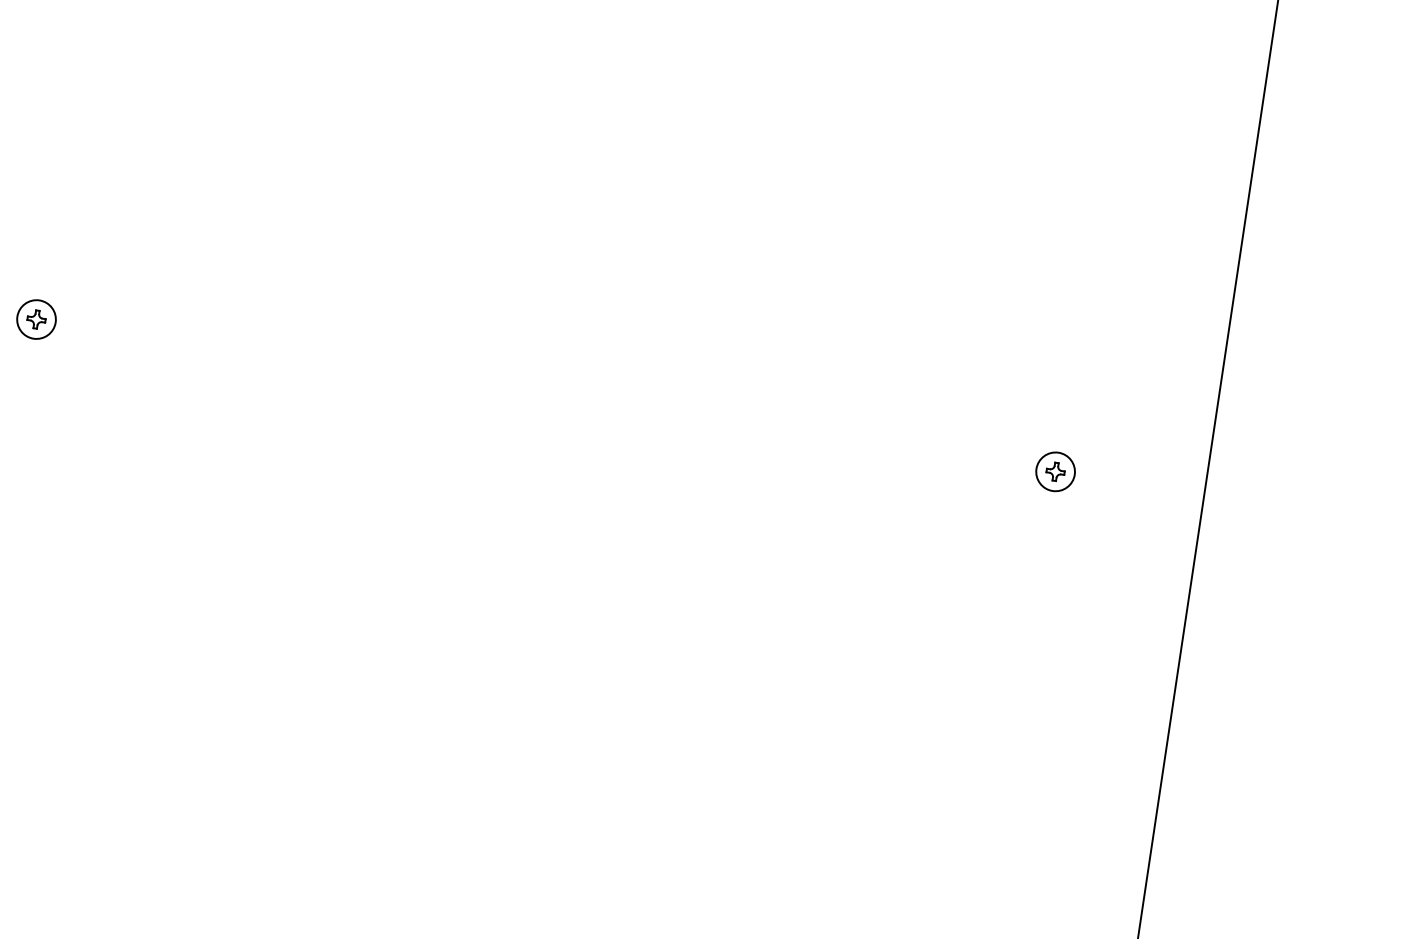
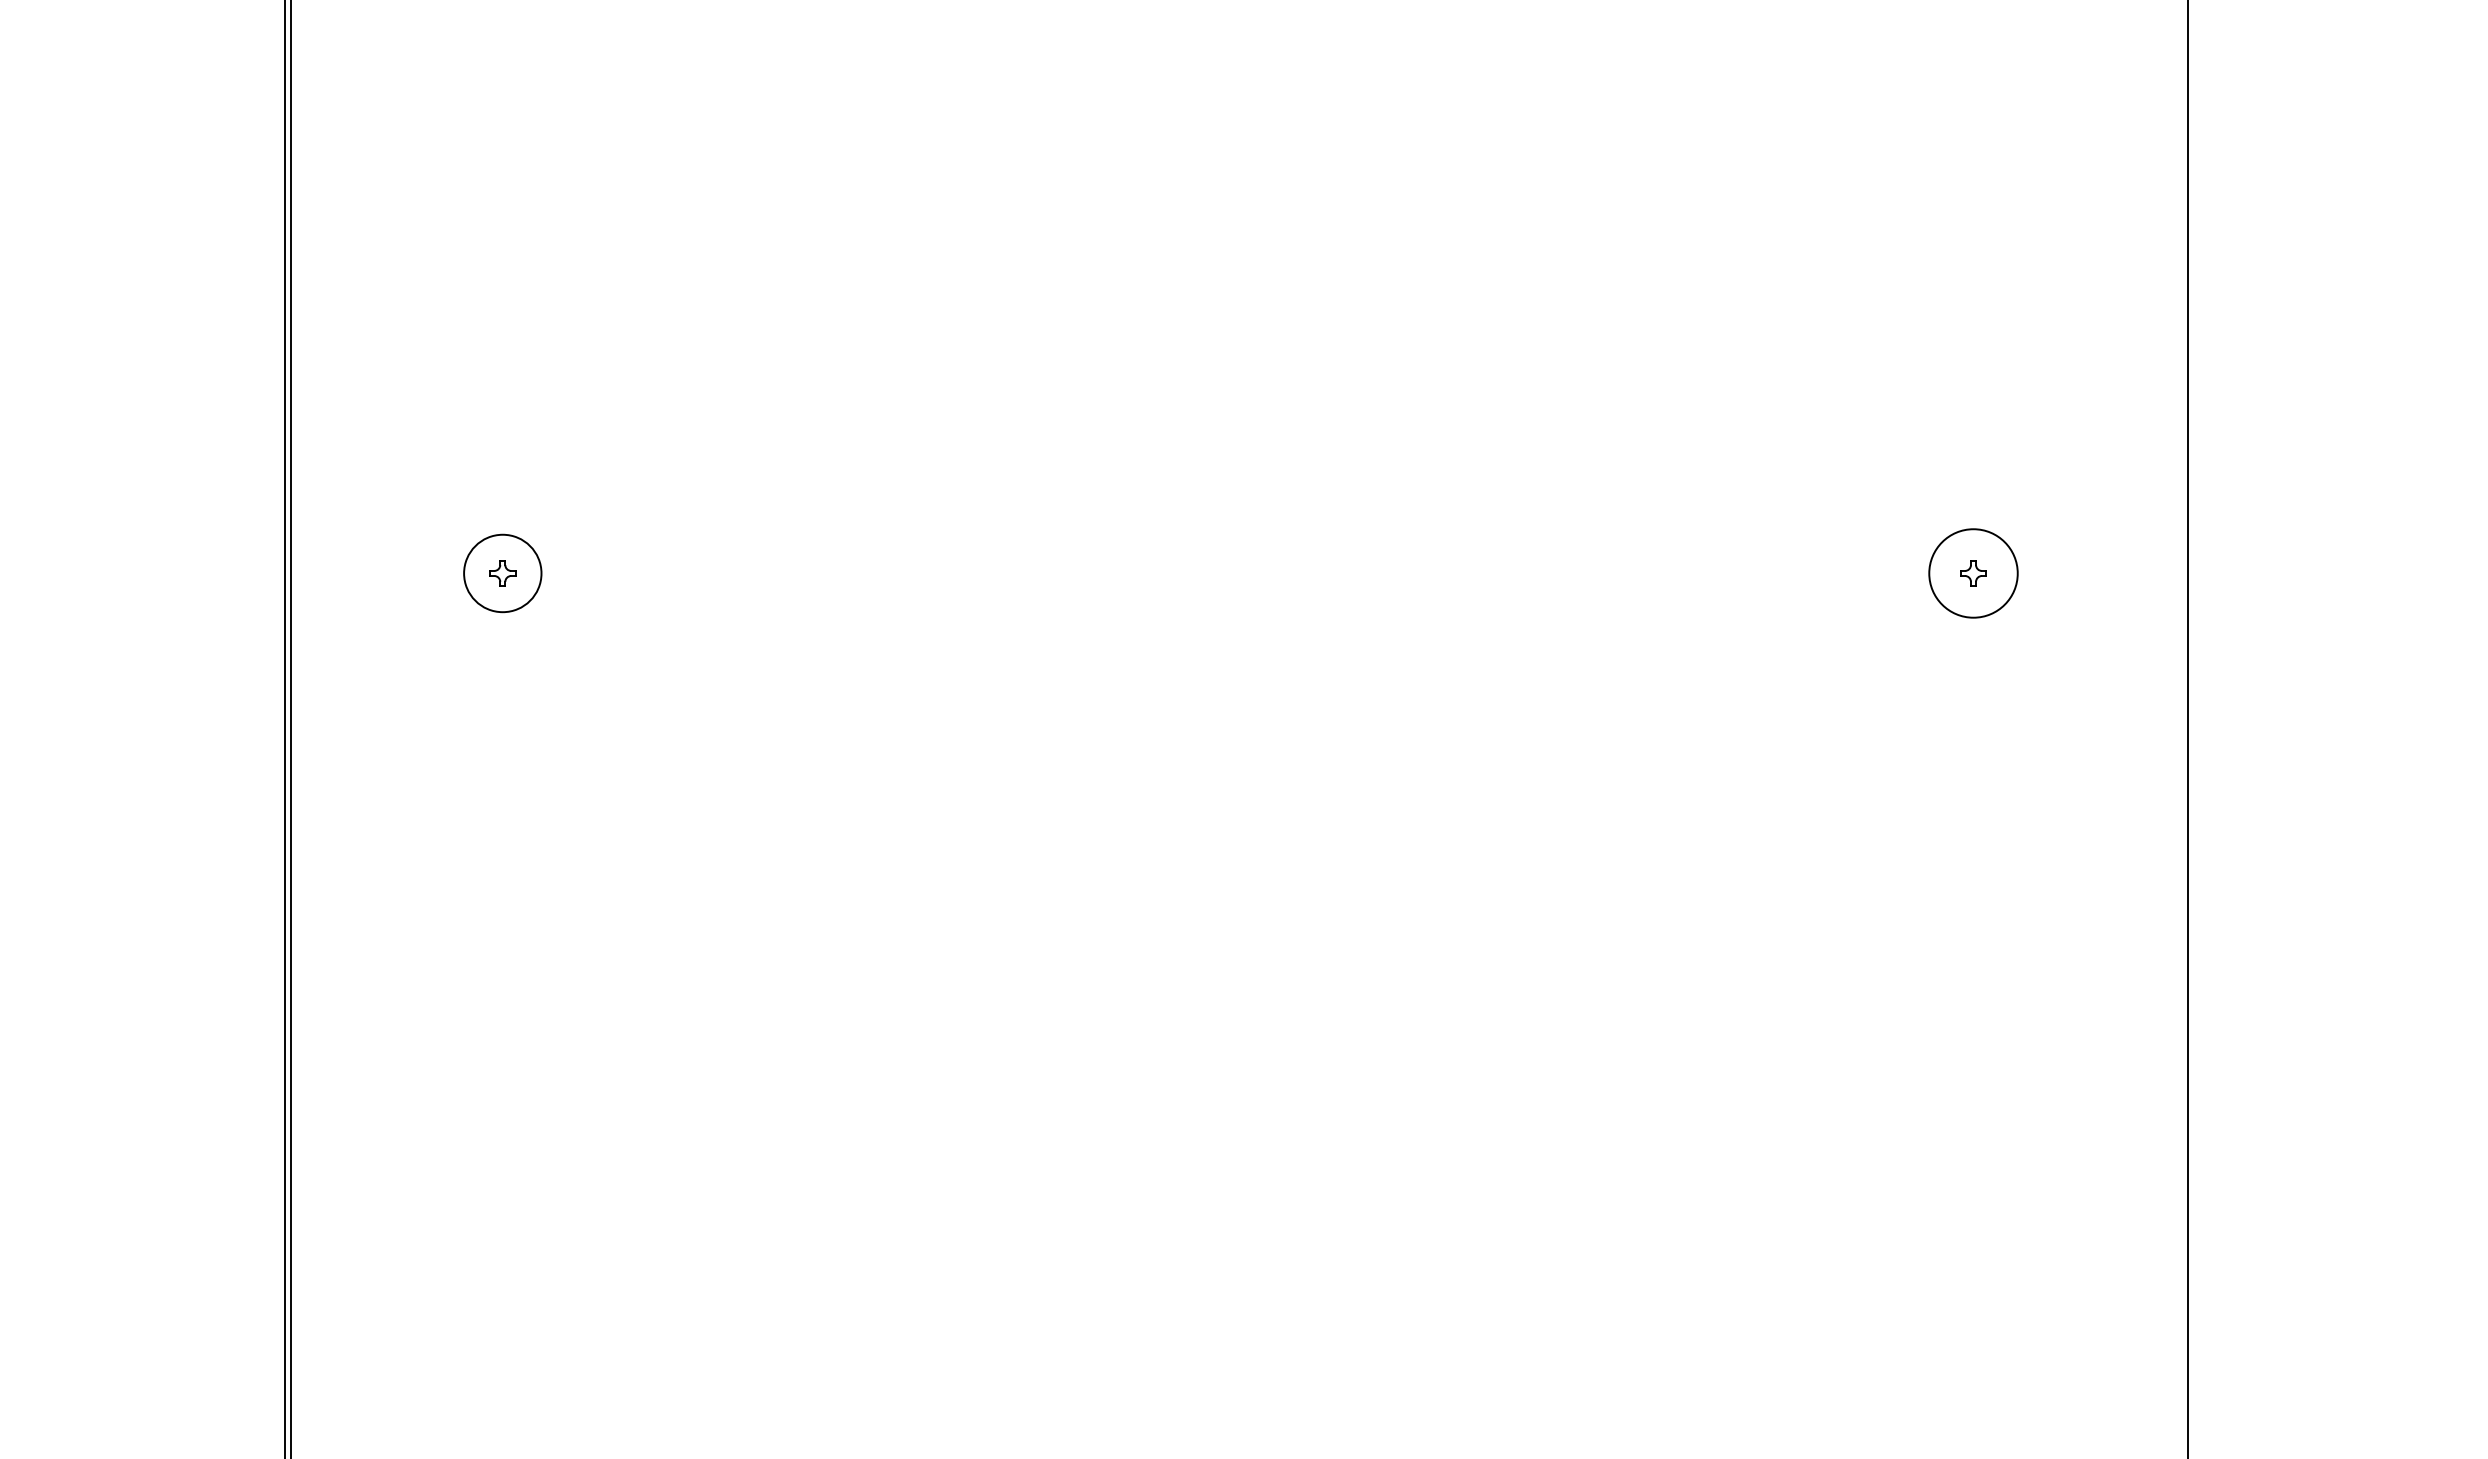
circle: (36, 319) -> (502, 573), size x1.4
circle: (1055, 471) -> (1973, 573), size x1.6

